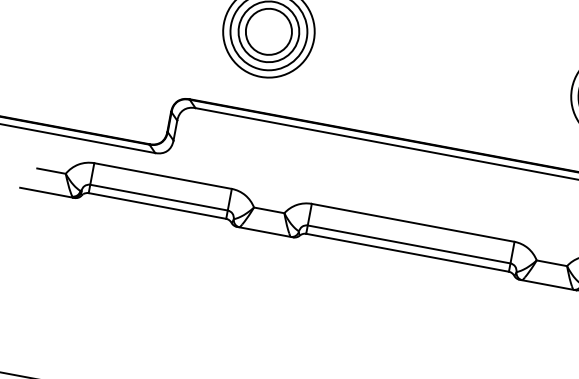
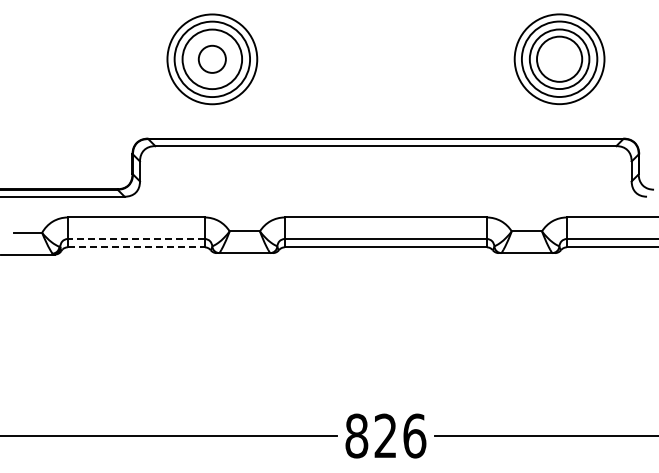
circle: (268, 30) -> (211, 58), size x0.6
line: (159, 198) -> (136, 239), solid -> dashed
line: (157, 206) -> (136, 247), solid -> dashed

